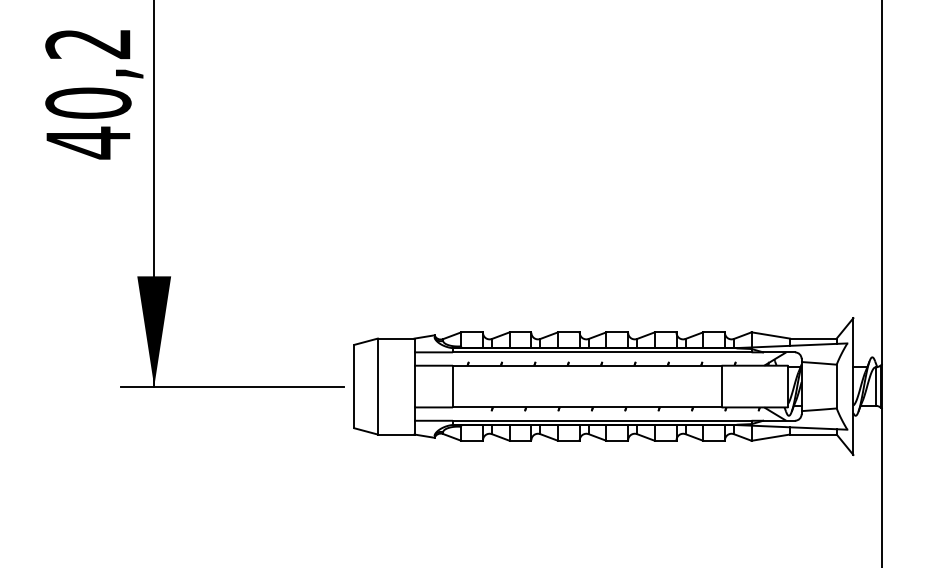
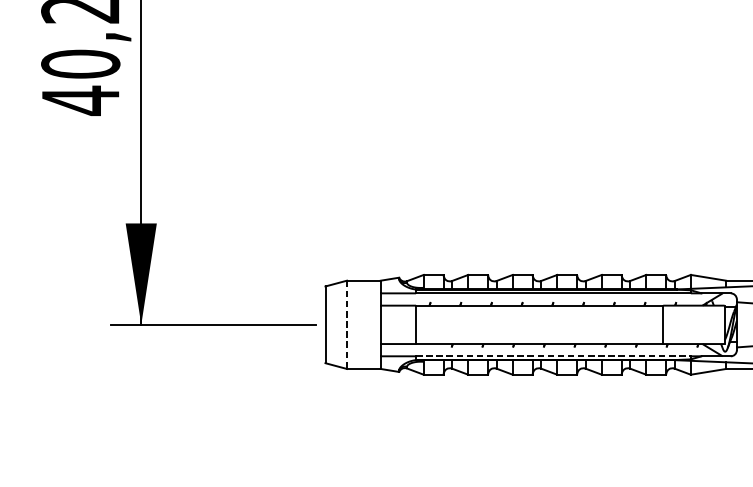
line: (377, 386) -> (346, 324), solid -> dashed
line: (602, 420) -> (553, 356), solid -> dashed

